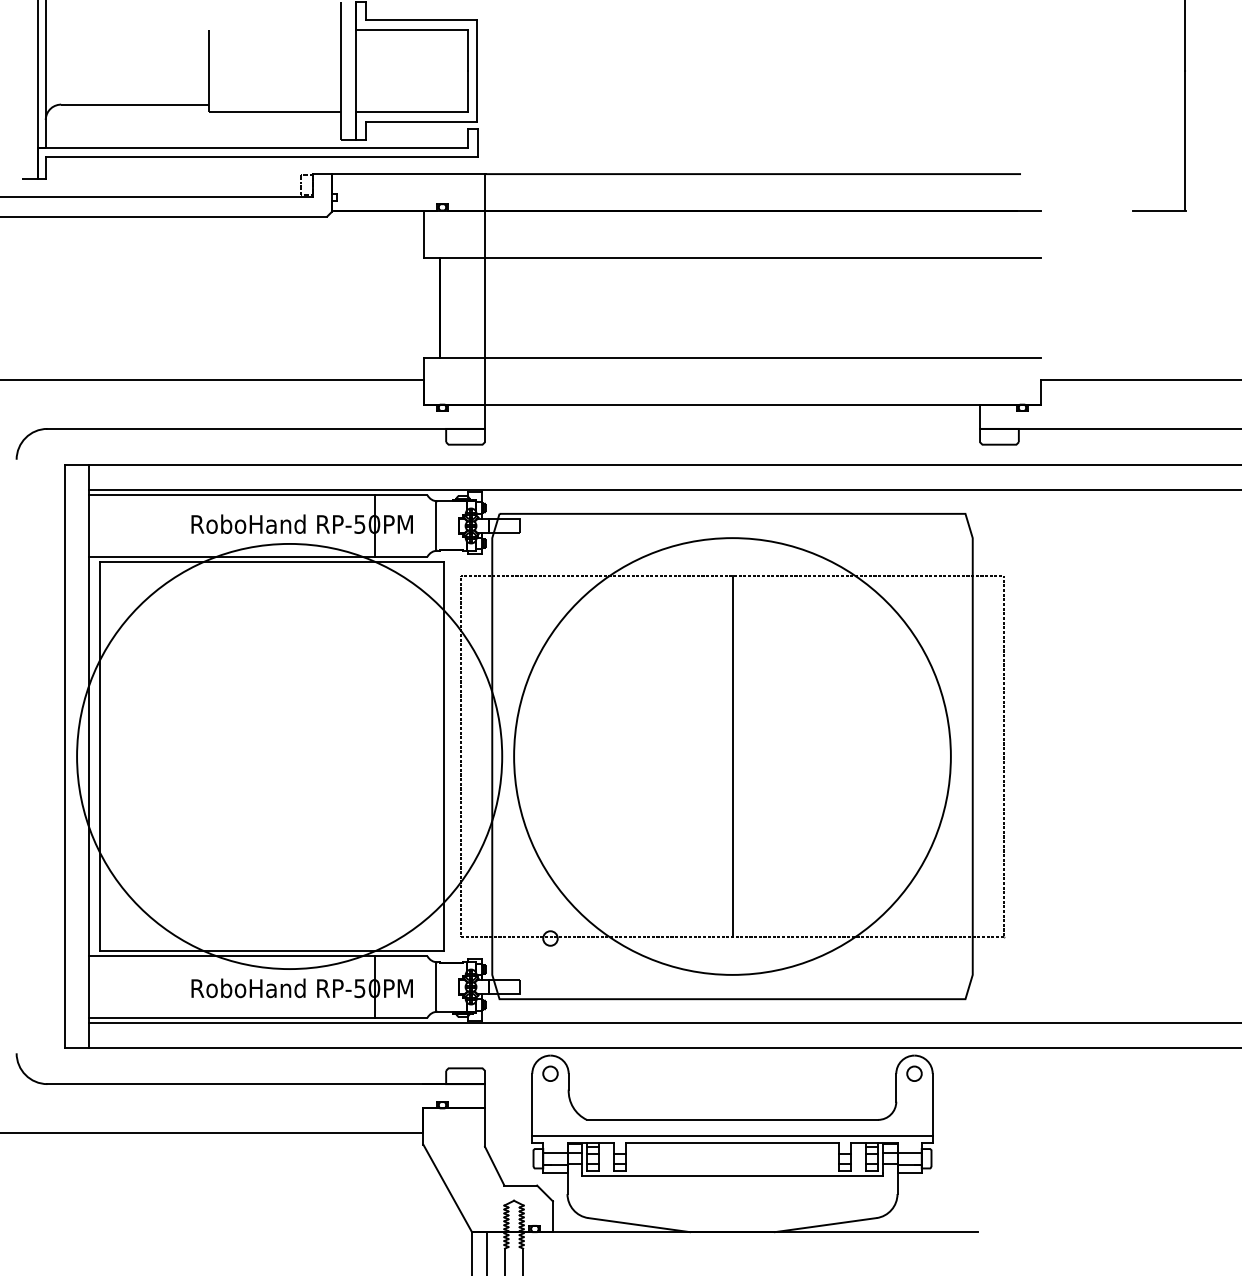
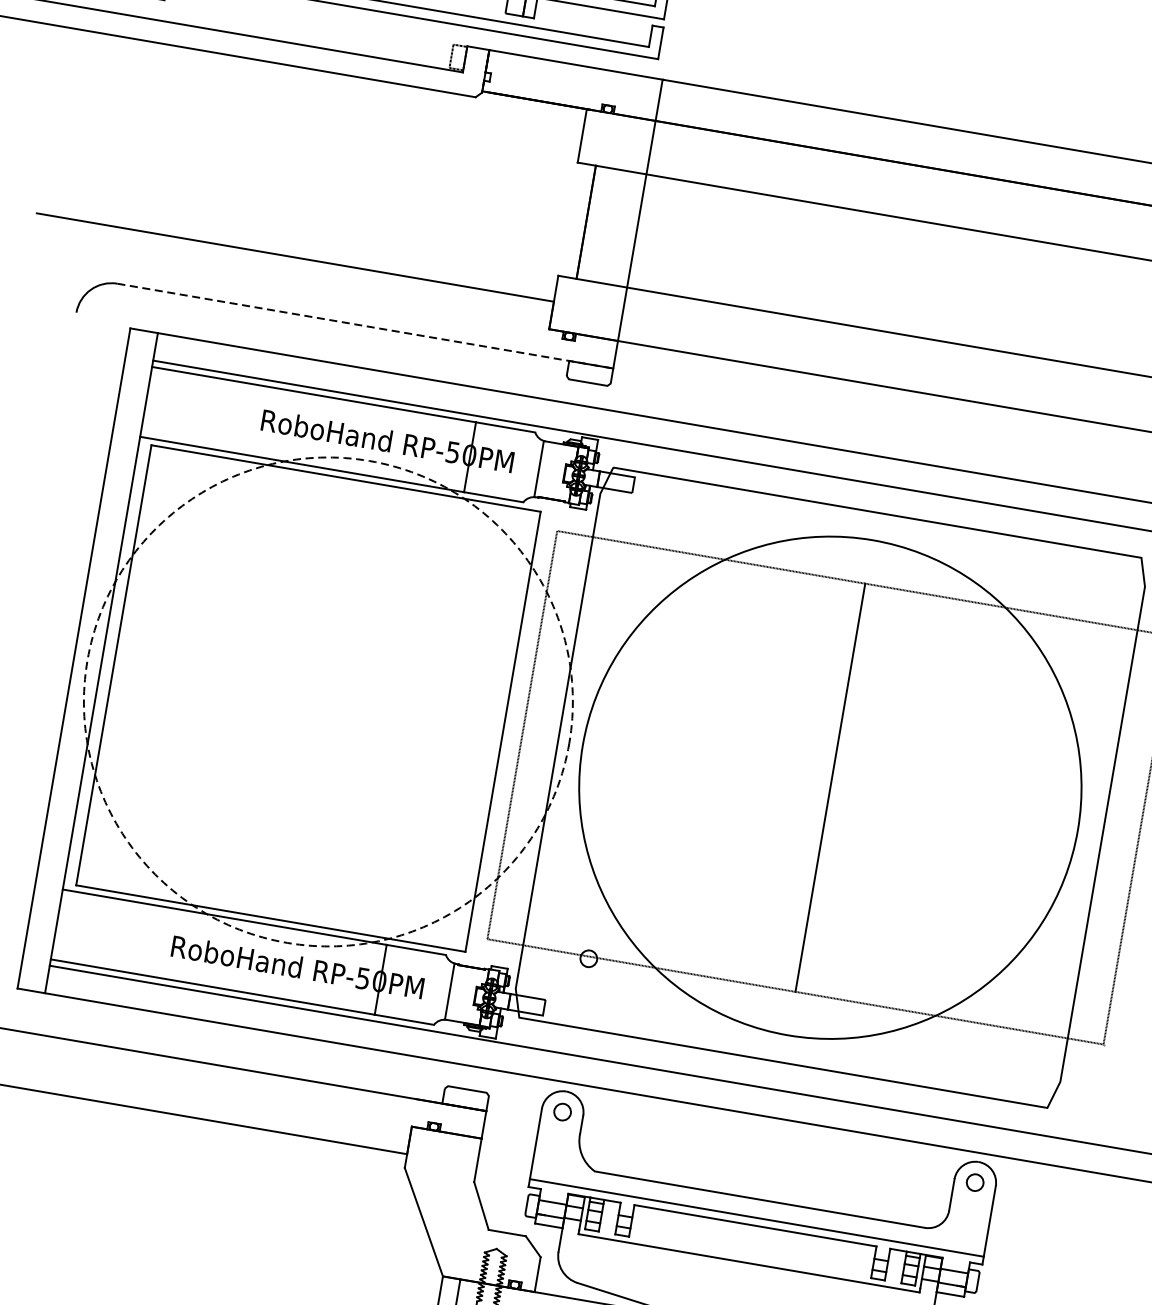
line: (266, 428) -> (365, 325), solid -> dashed
circle: (289, 756) -> (328, 701), solid -> dashed

